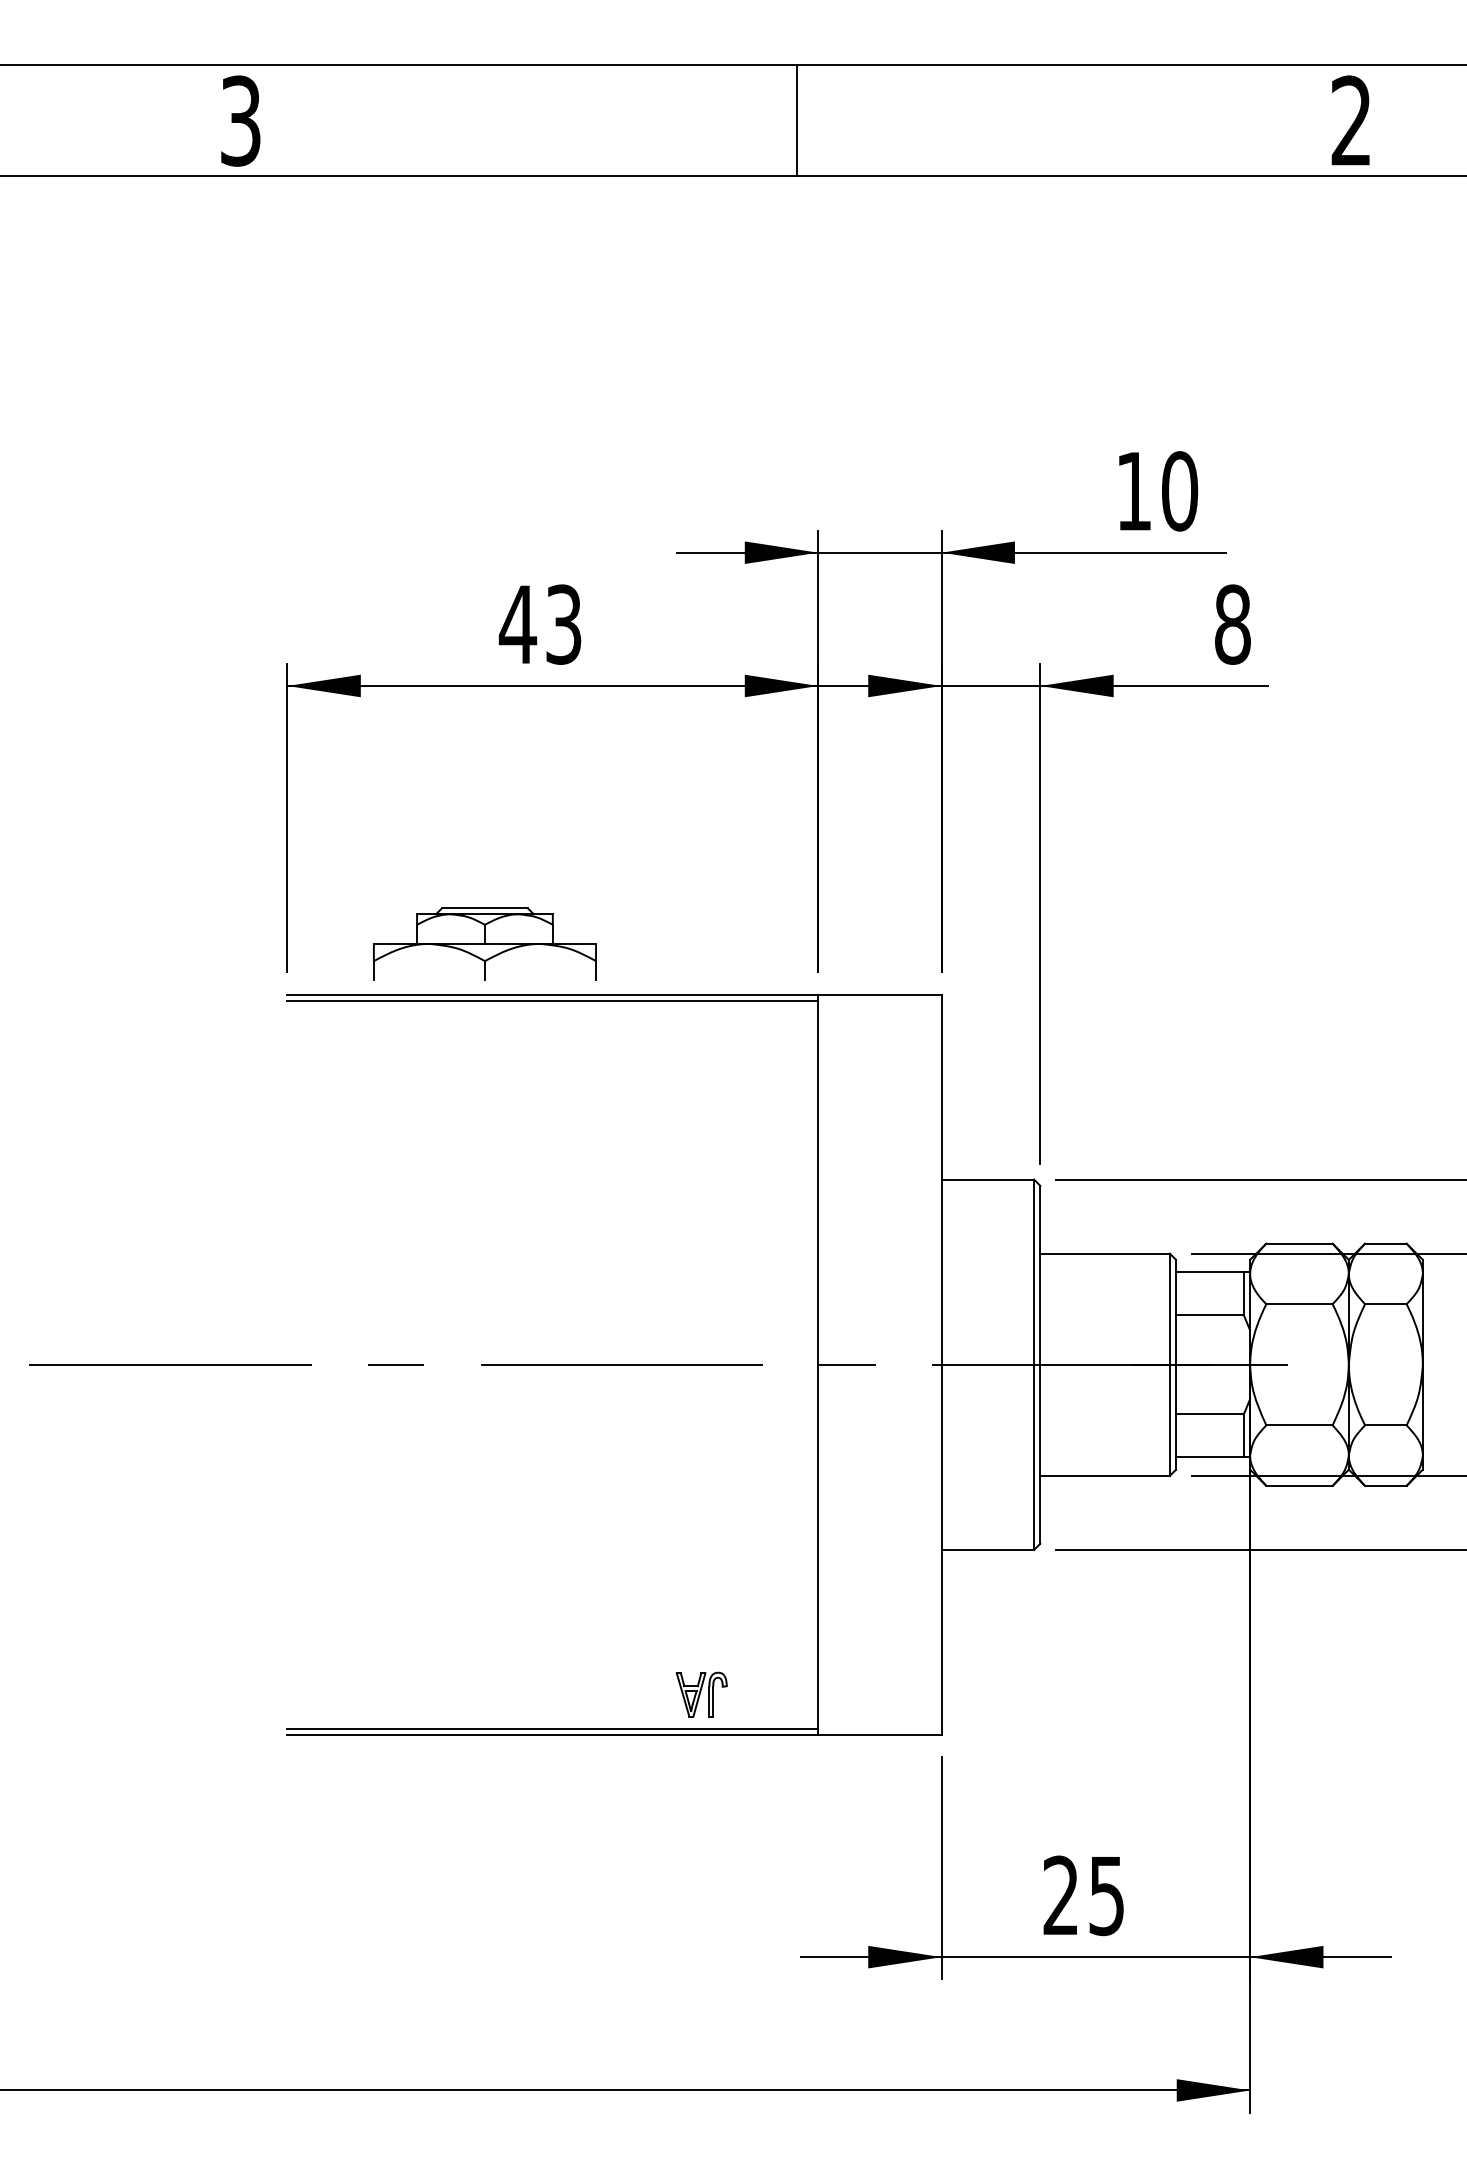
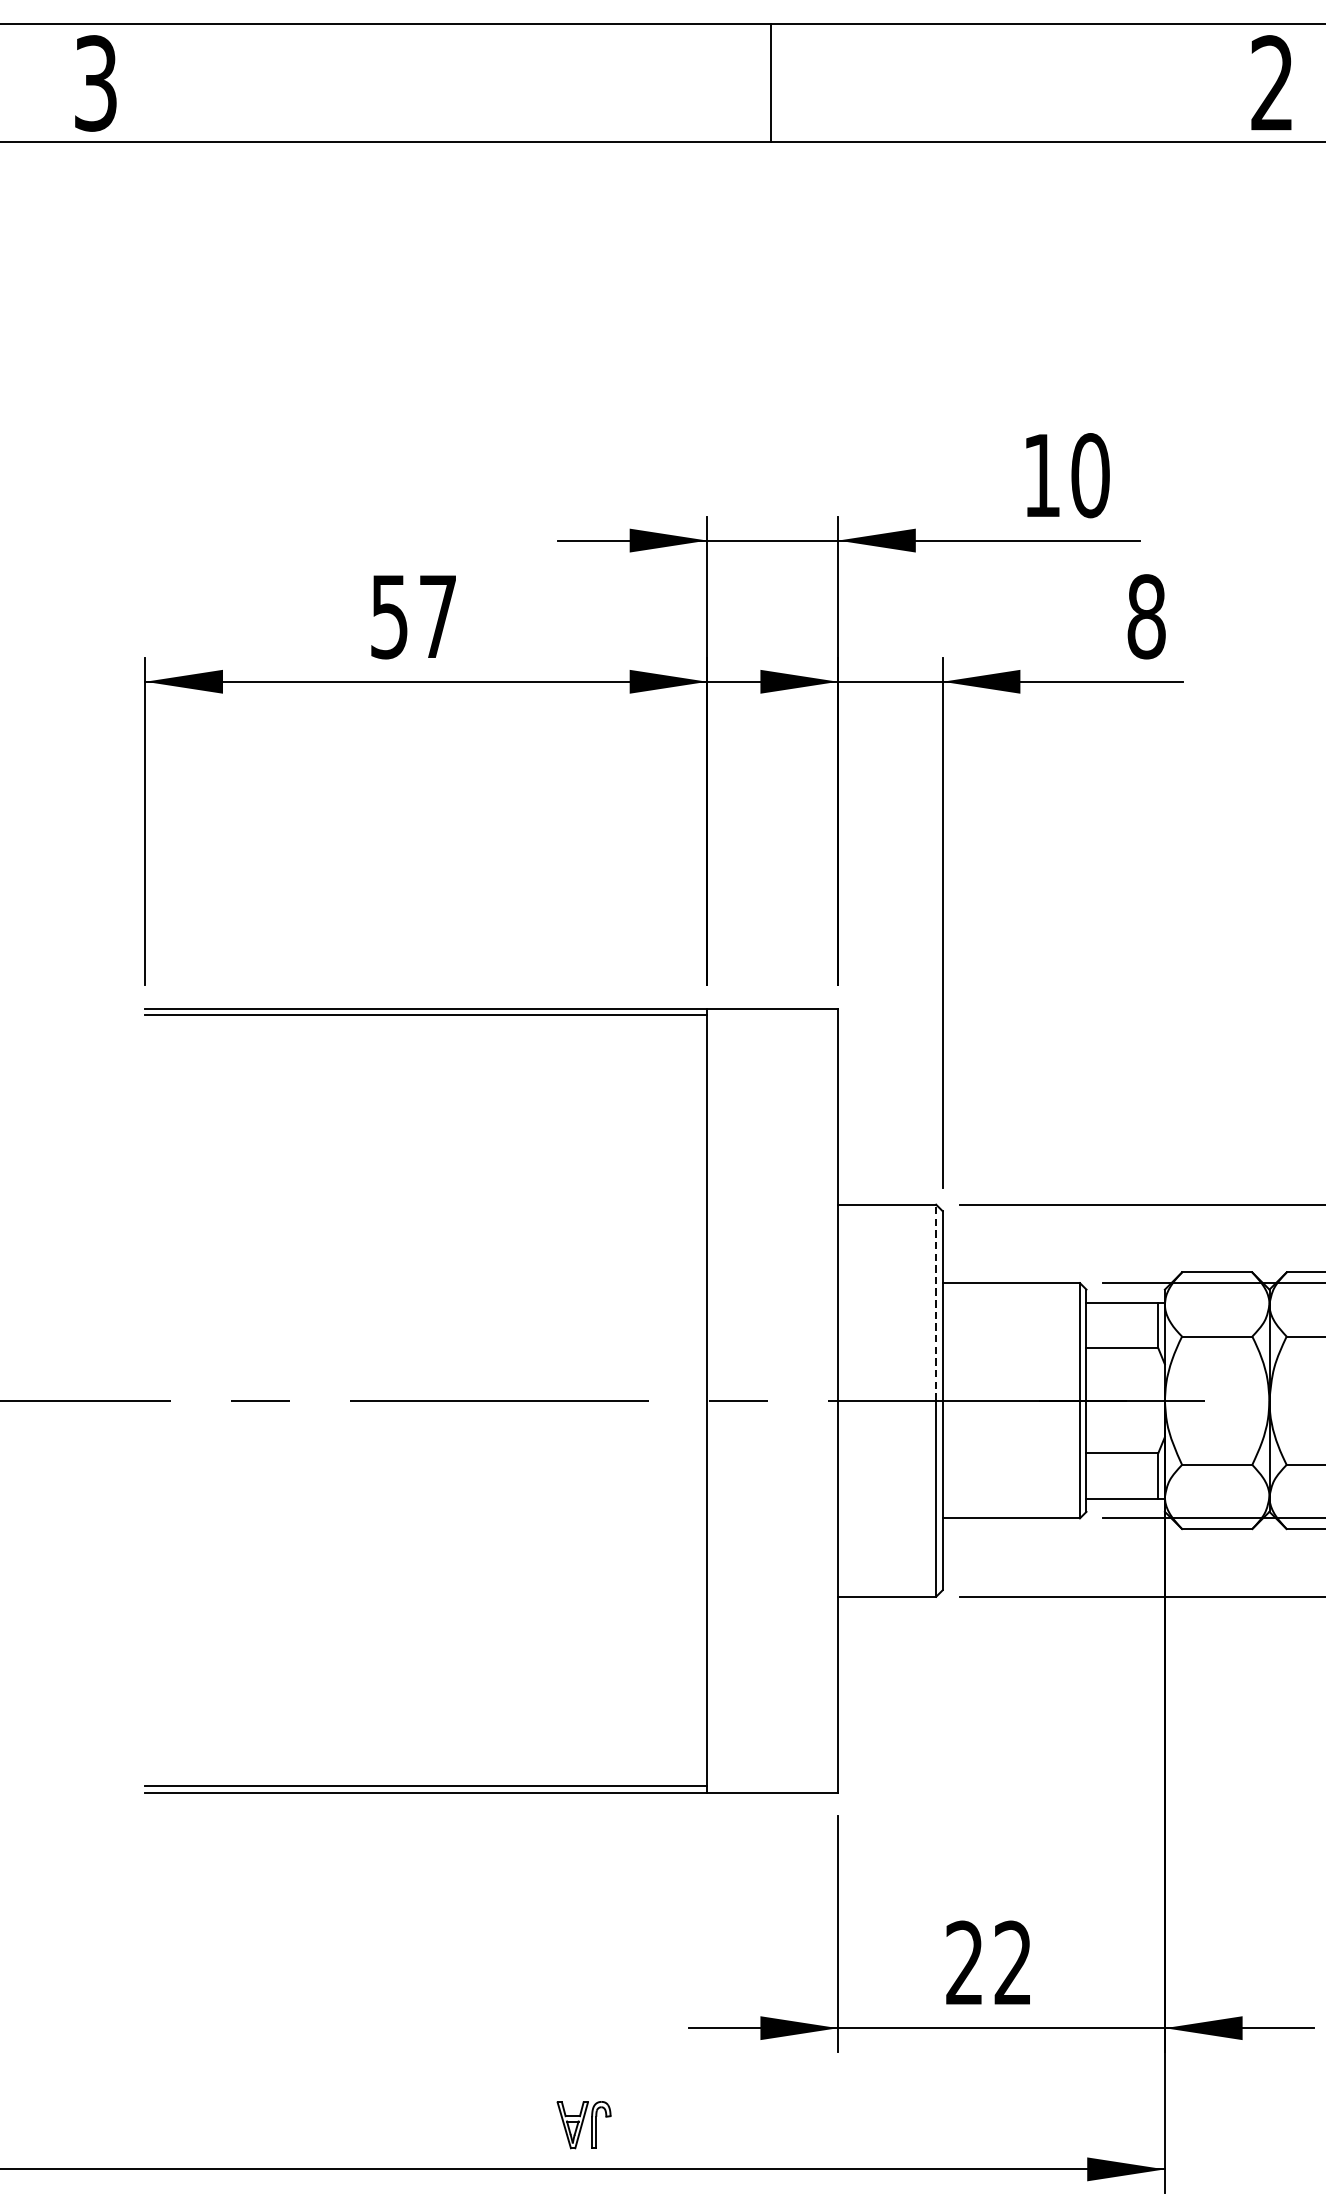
line: (797, 120) -> (771, 82), moved
text: (539, 624) -> (412, 616), 43 -> 57
part: (484, 943) -> (353, 954), removed
line: (1034, 1272) -> (936, 1303), solid -> dashed
part: (701, 1694) -> (583, 2124), moved
text: (1106, 1895) -> (1012, 1962), 25 -> 22

